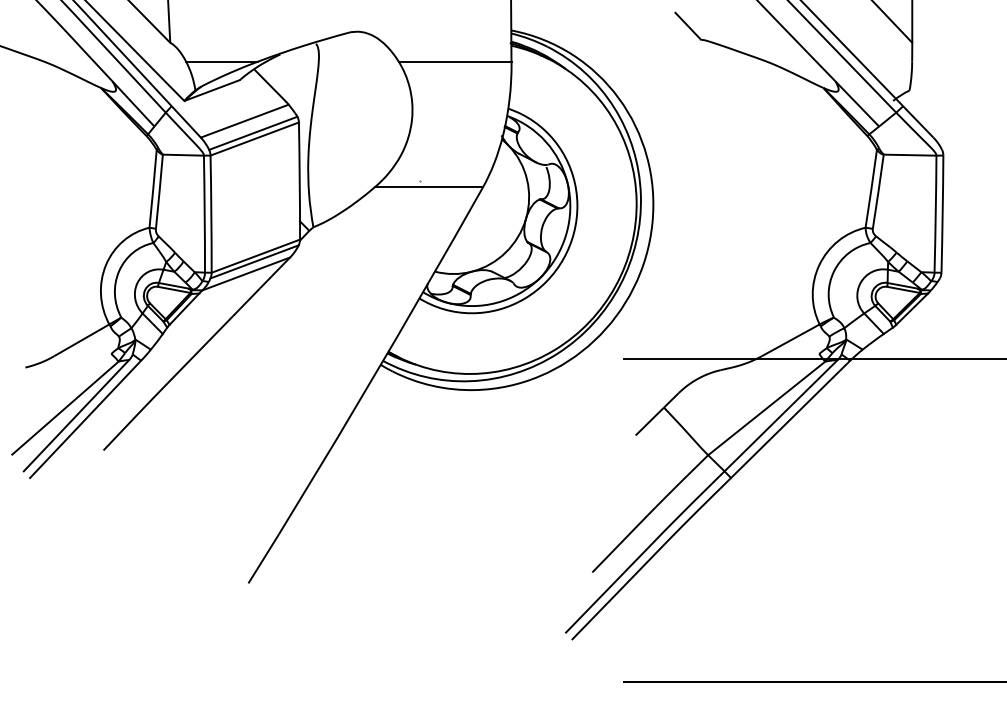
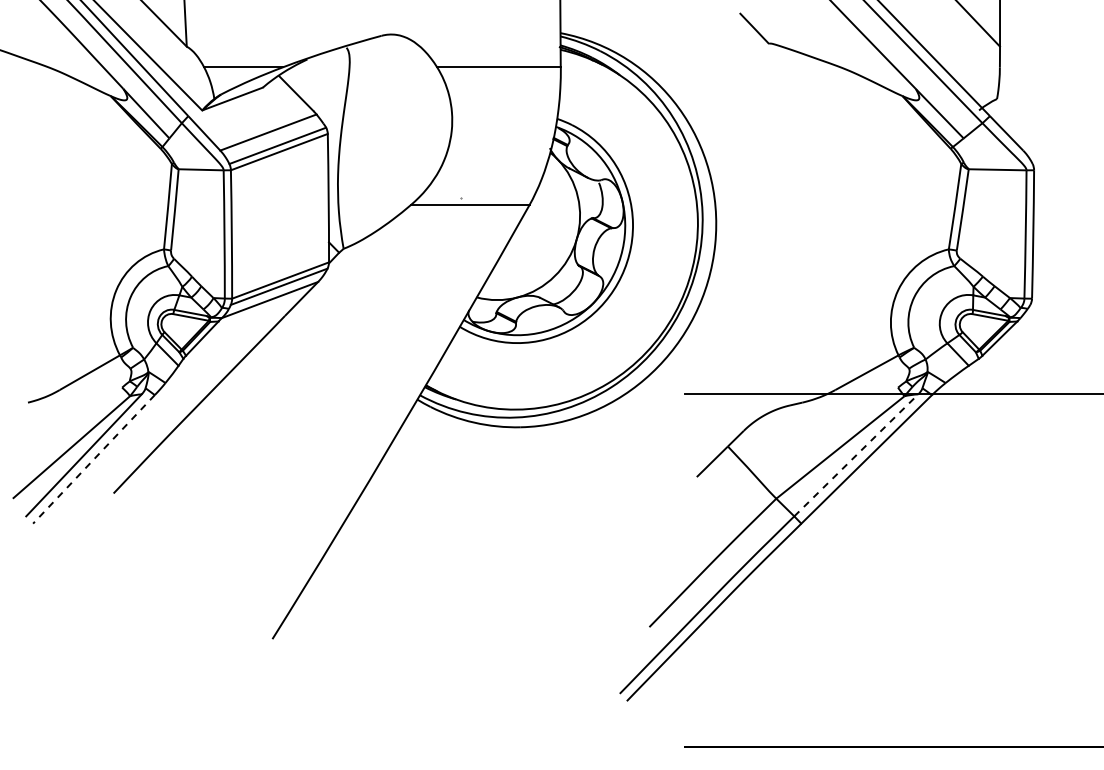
line: (781, 415) -> (856, 455), solid -> dashed
line: (85, 419) -> (93, 459), solid -> dashed

